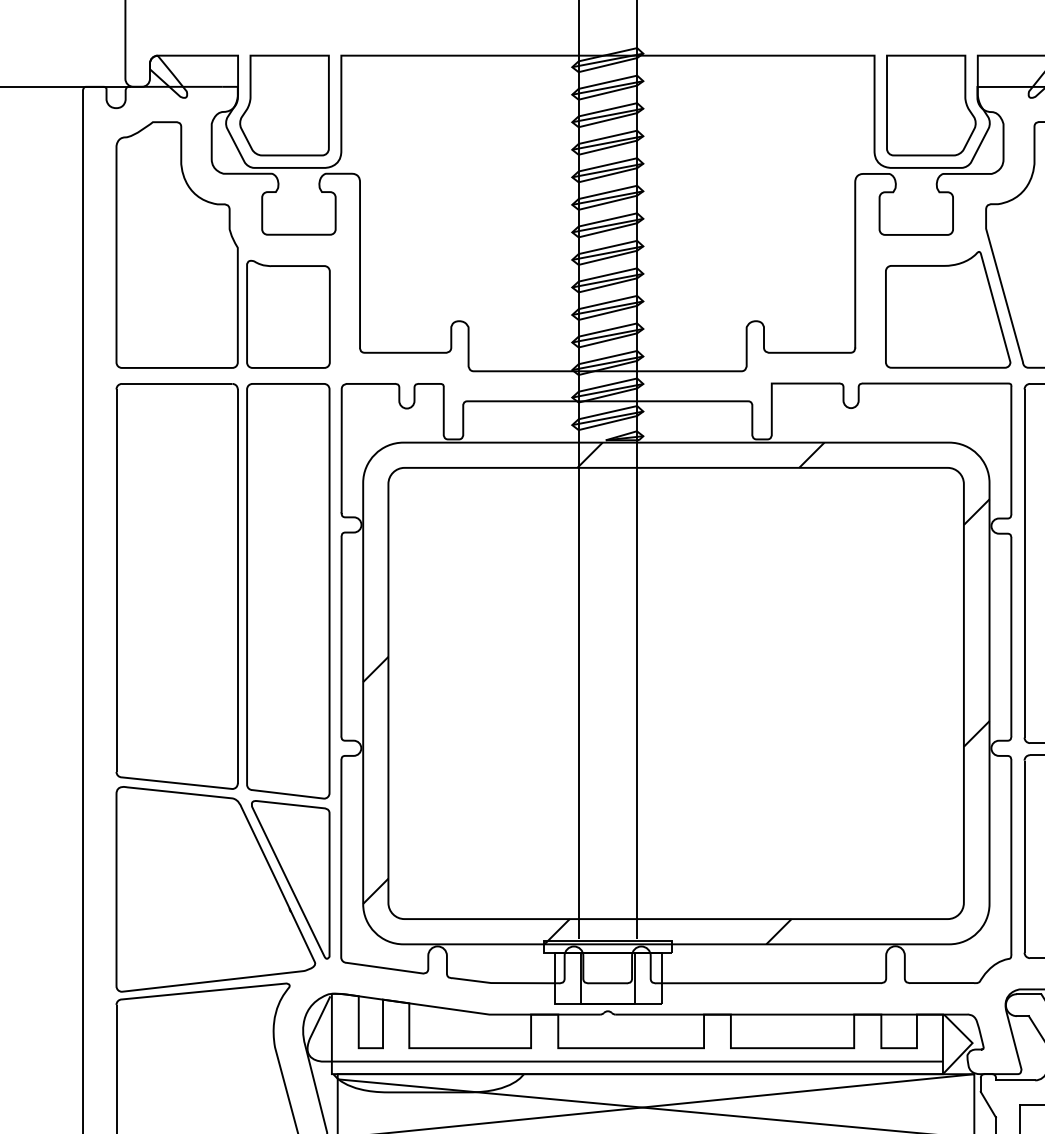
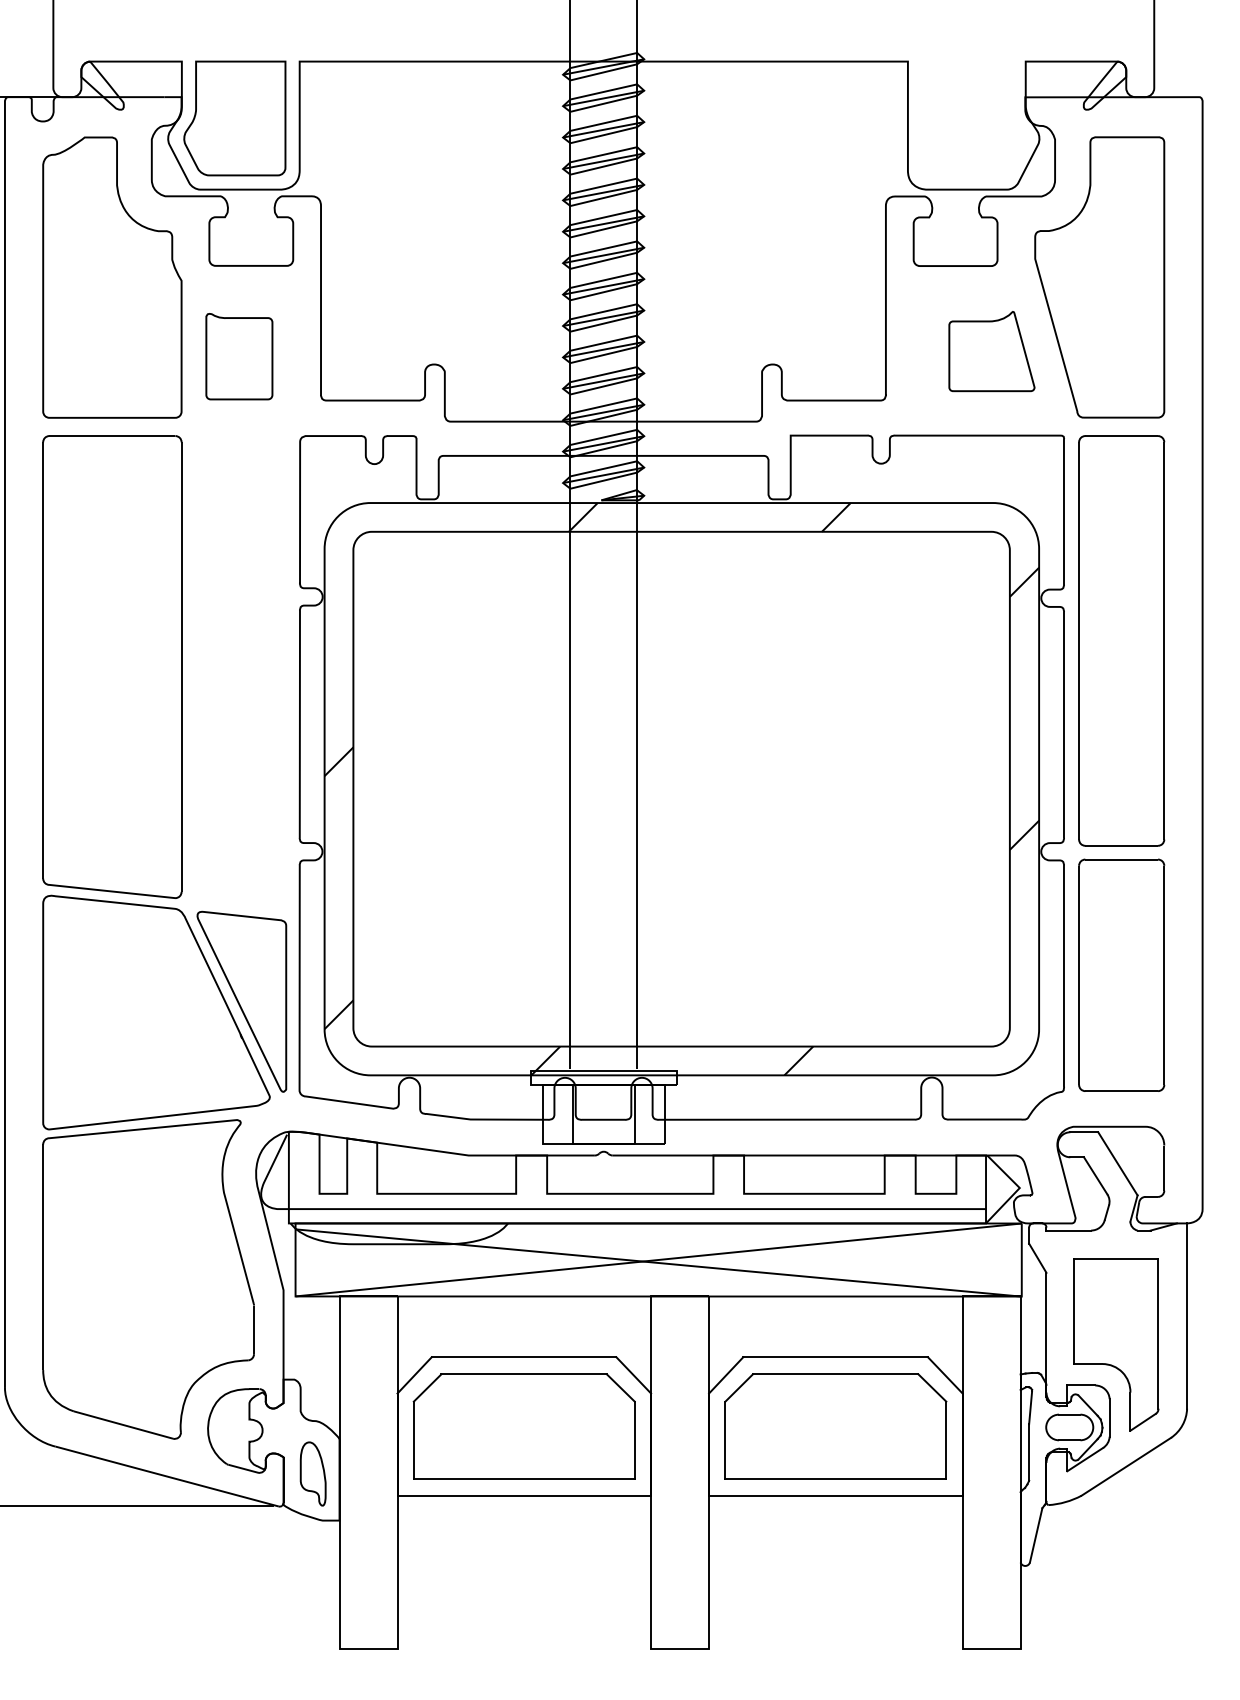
part: (931, 105) -> (972, 118), removed
part: (947, 309) -> (991, 351), size x0.6
part: (288, 314) -> (239, 356), size x0.7
part: (288, 591) -> (239, 672), removed

